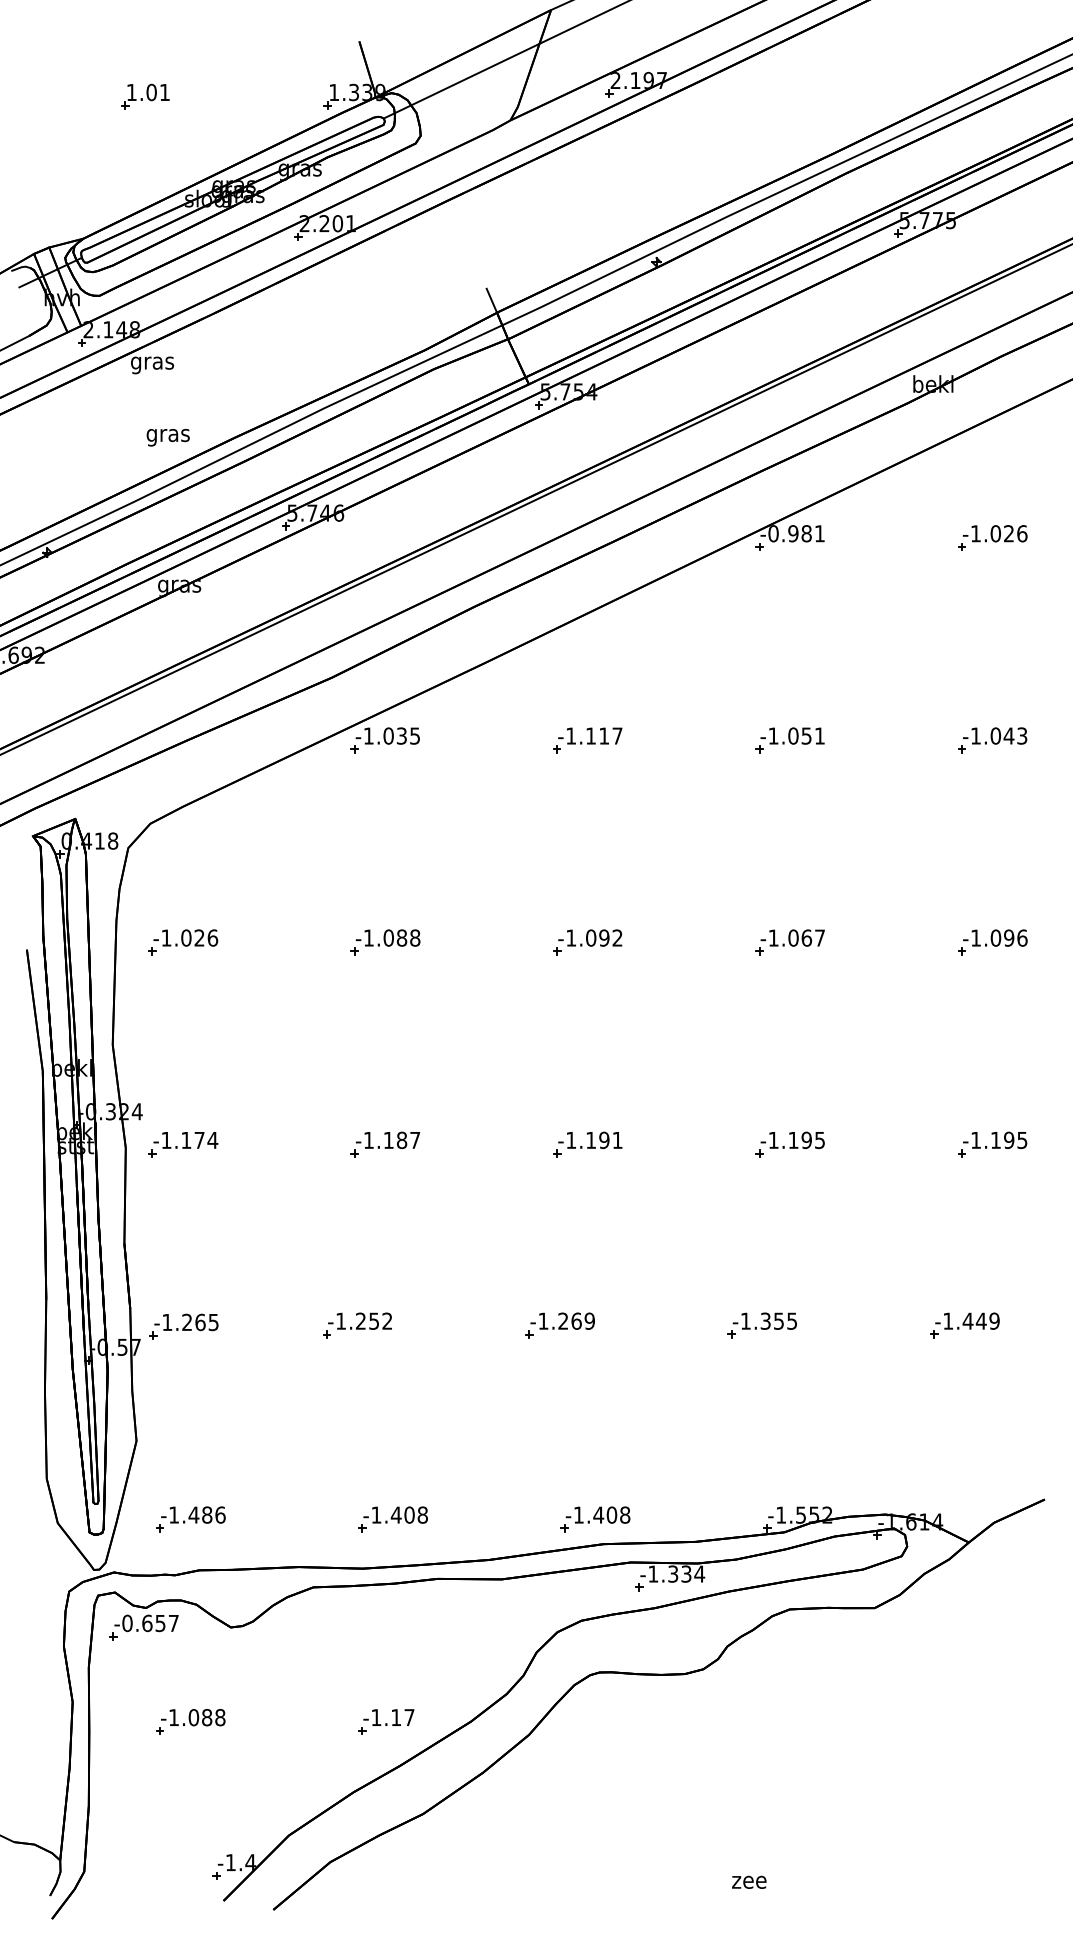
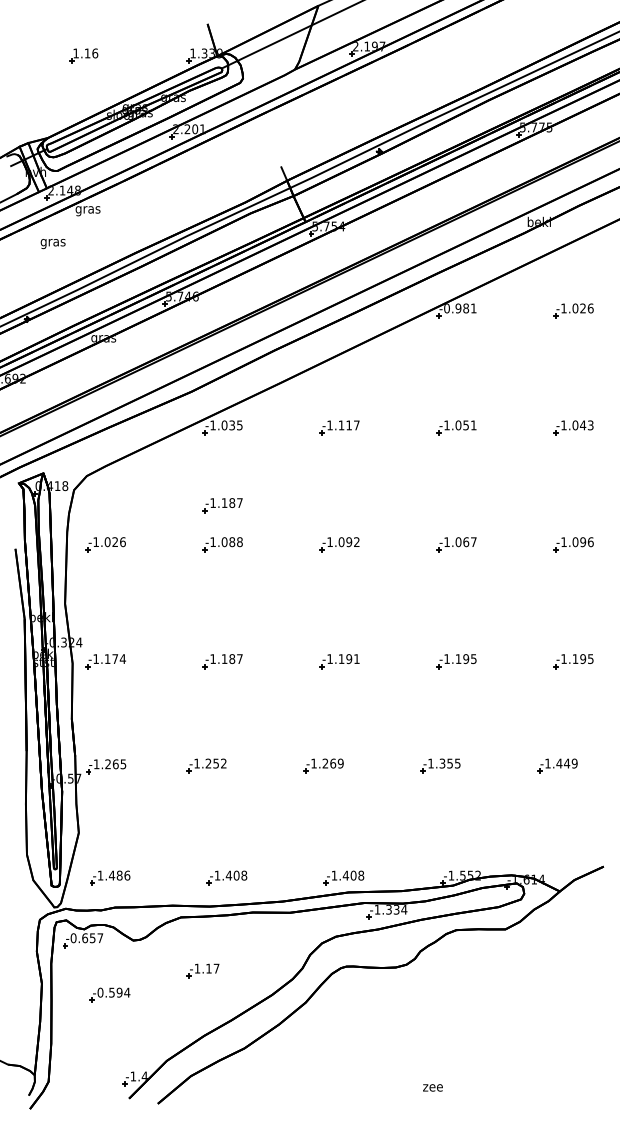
text: (158, 92) -> (91, 53), 1.01 -> 1.16
text: (167, 438) -> (52, 244), moved
part: (385, 874) -> (222, 505), added
text: (196, 1717) -> (113, 992), -1.088 -> -0.594
part: (385, 1720) -> (202, 970), moved

